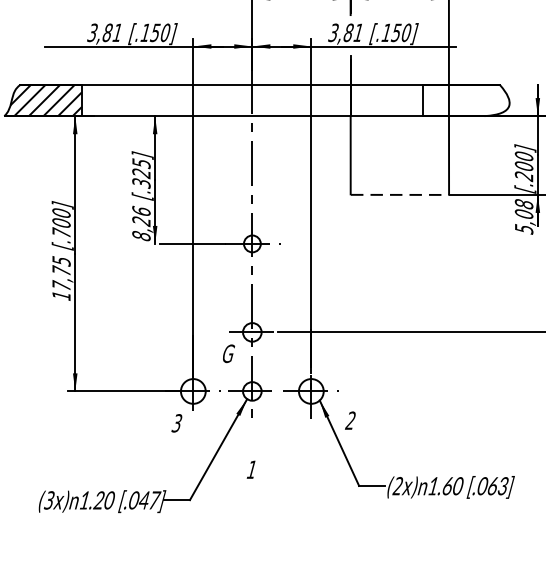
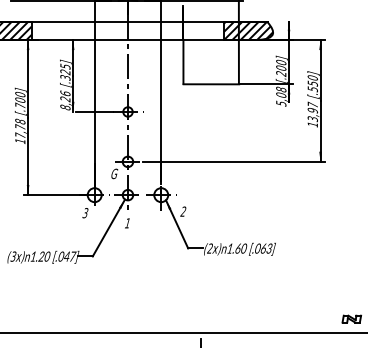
hatch: (466, 99) -> (248, 30), added
line: (400, 195) -> (211, 84), dashed -> solid
text: (61, 260) -> (20, 121), 17,75 -> 17,78
text: (251, 470) -> (127, 223), moved

